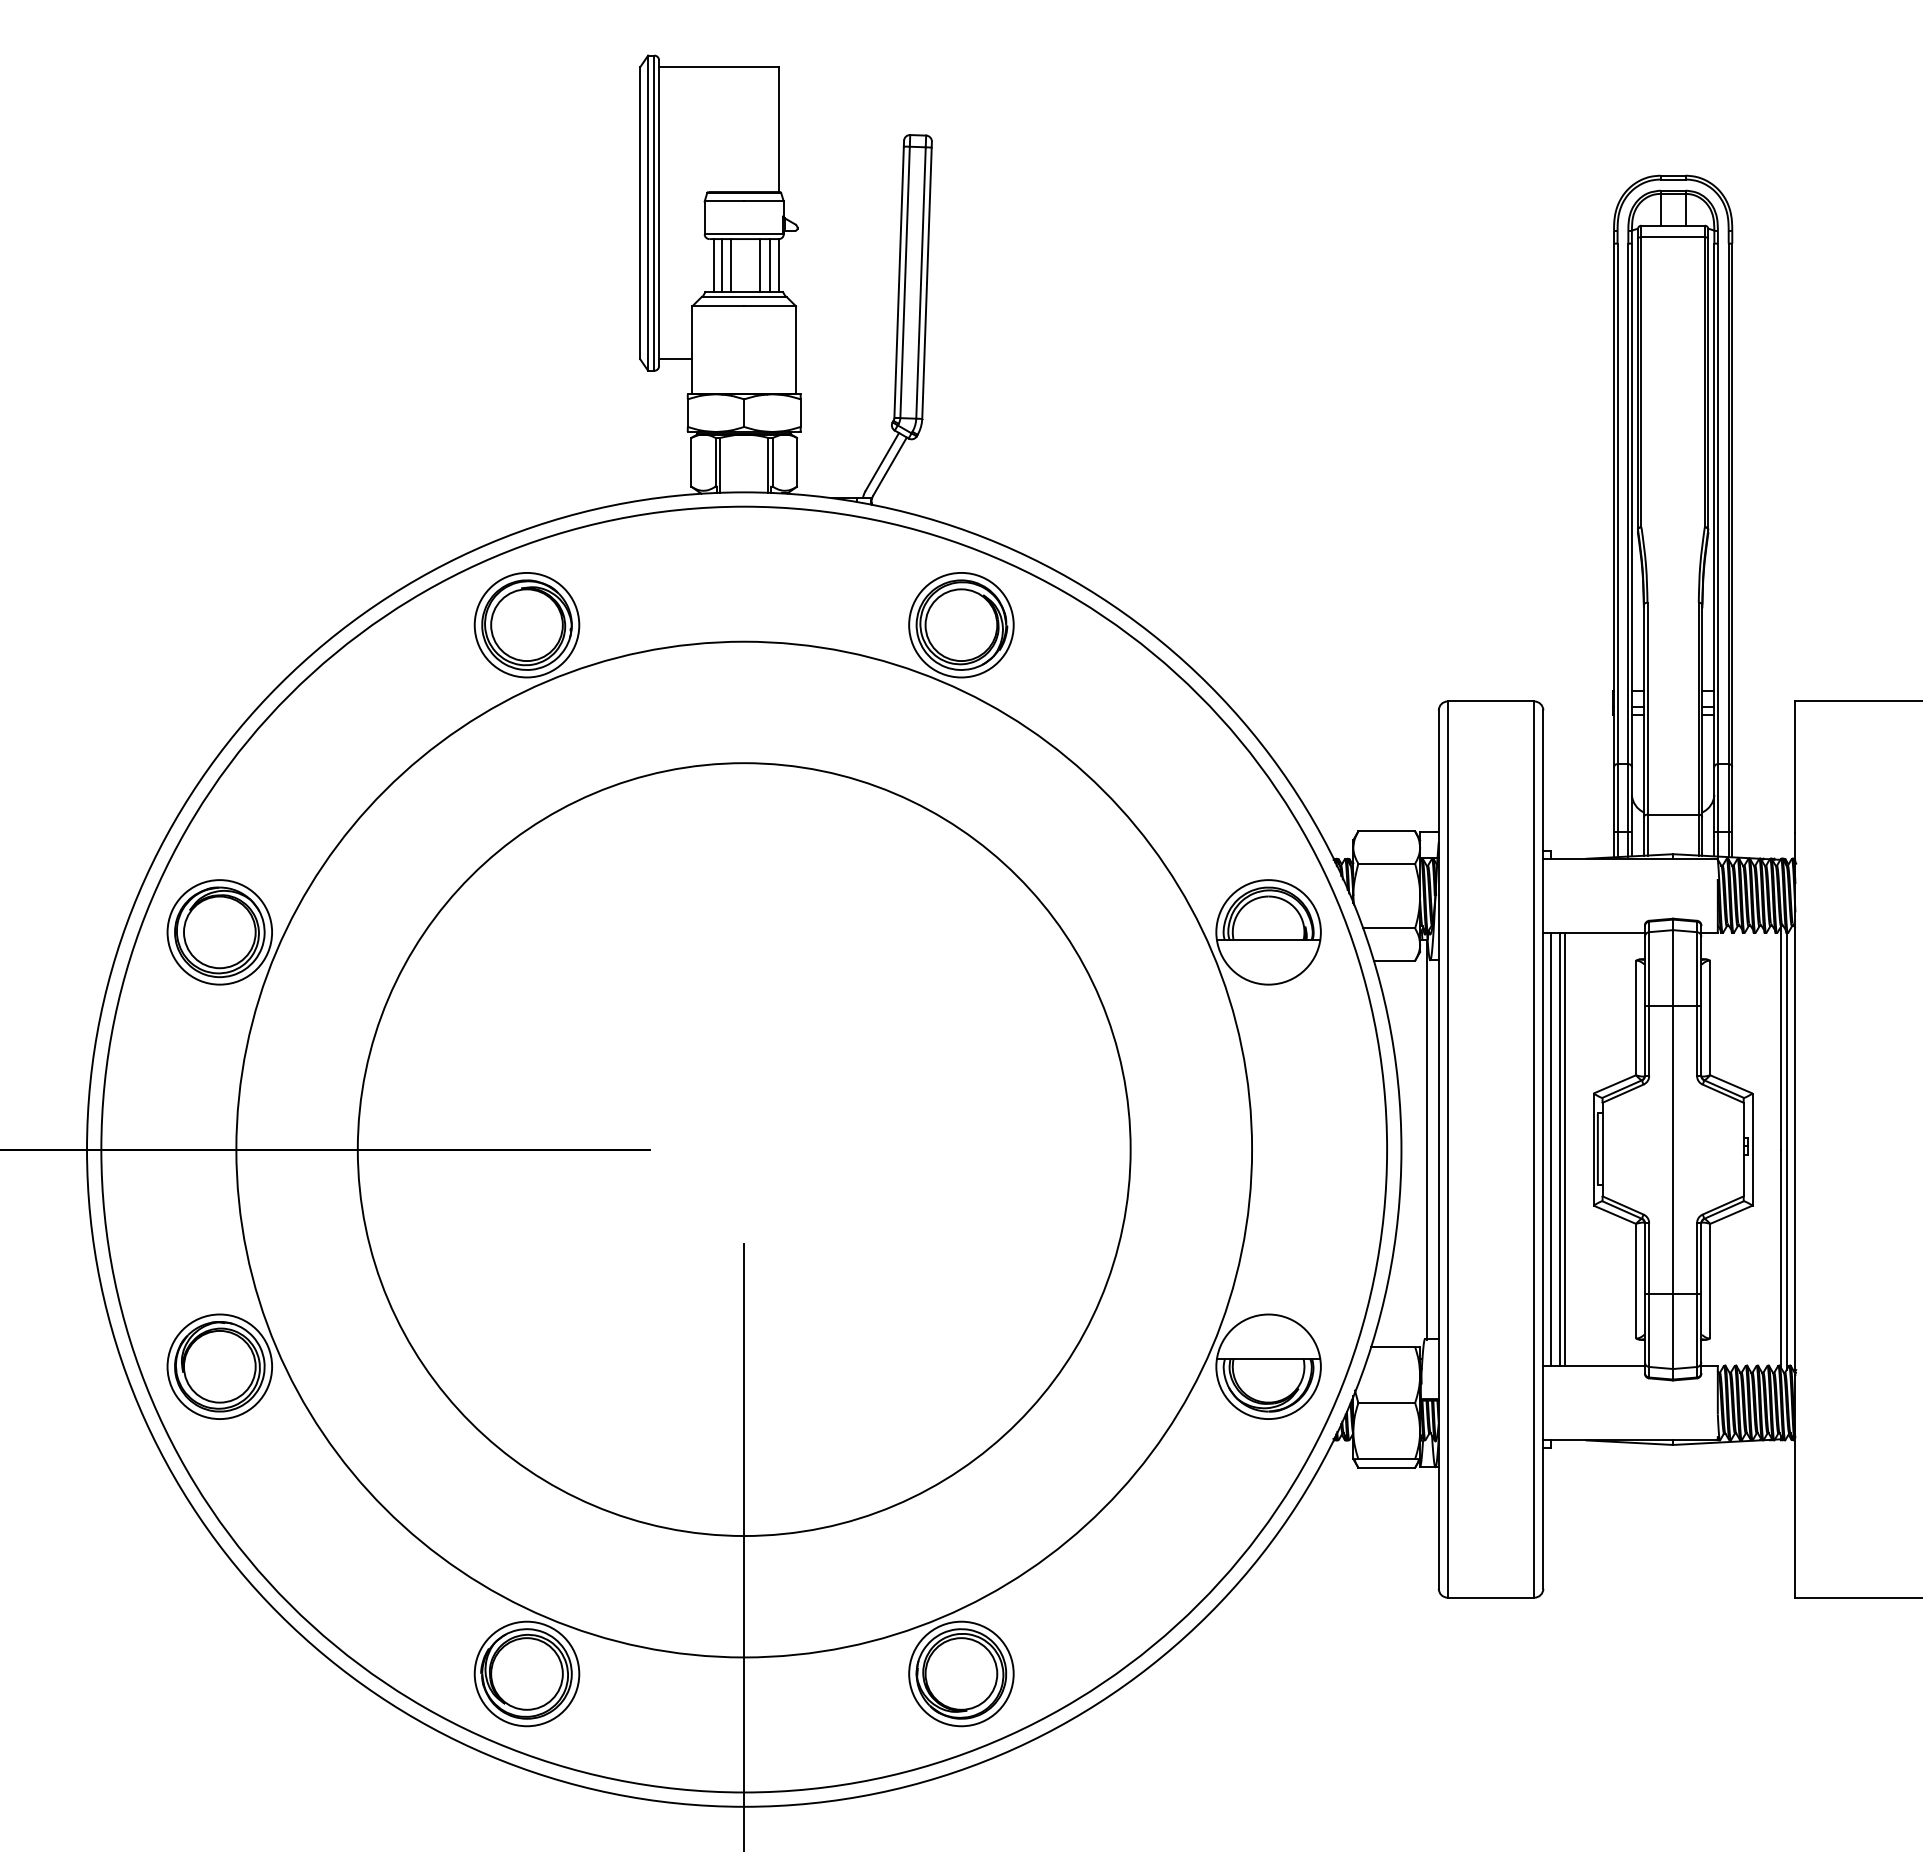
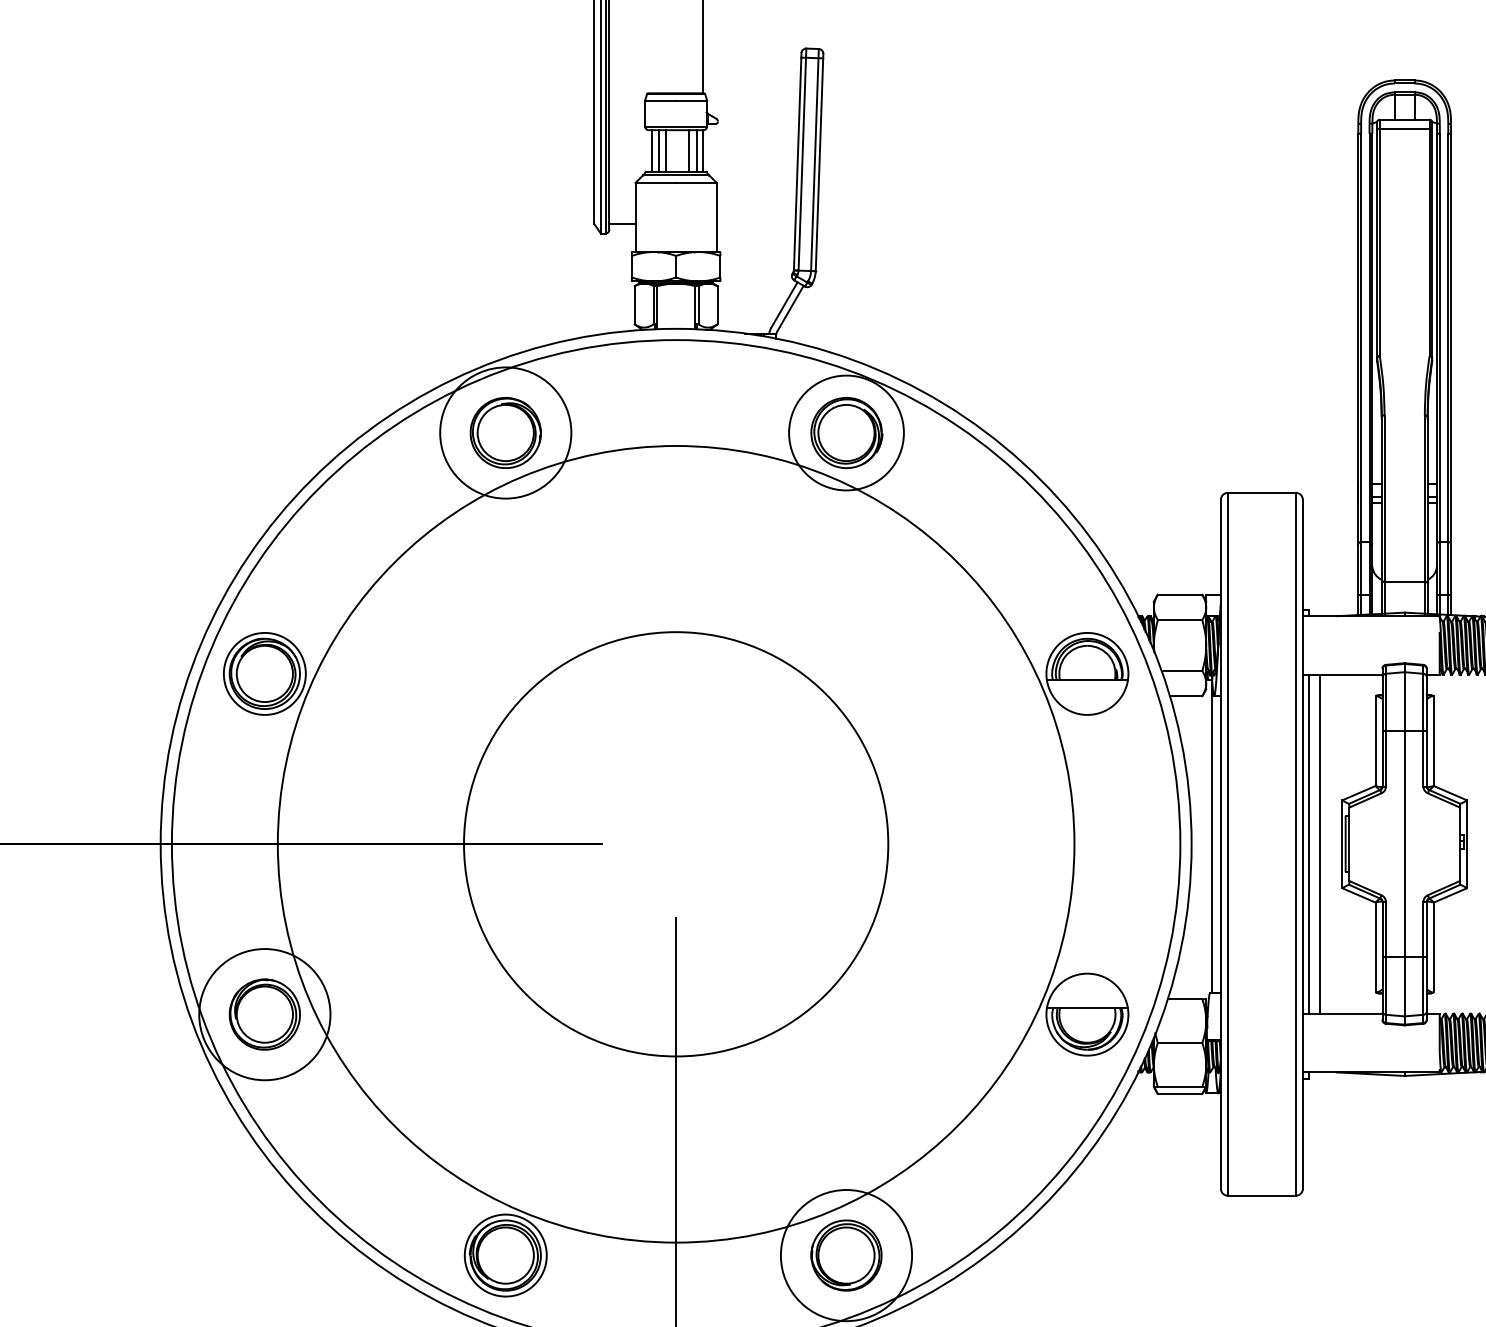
circle: (526, 624) -> (505, 432), size x1.6
circle: (961, 624) -> (846, 432), size x1.4
circle: (743, 1149) -> (675, 844), size x0.7
line: (1559, 1149) -> (1315, 844), removed
circle: (219, 1366) -> (264, 1014), size x1.6
circle: (961, 1673) -> (846, 1255), size x1.6

